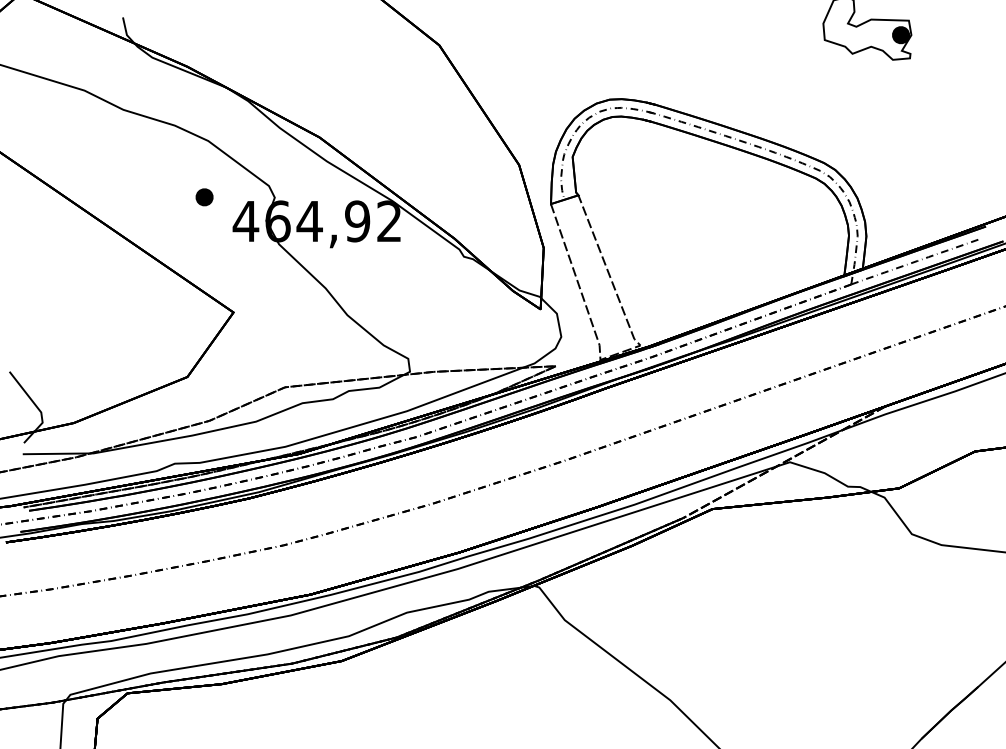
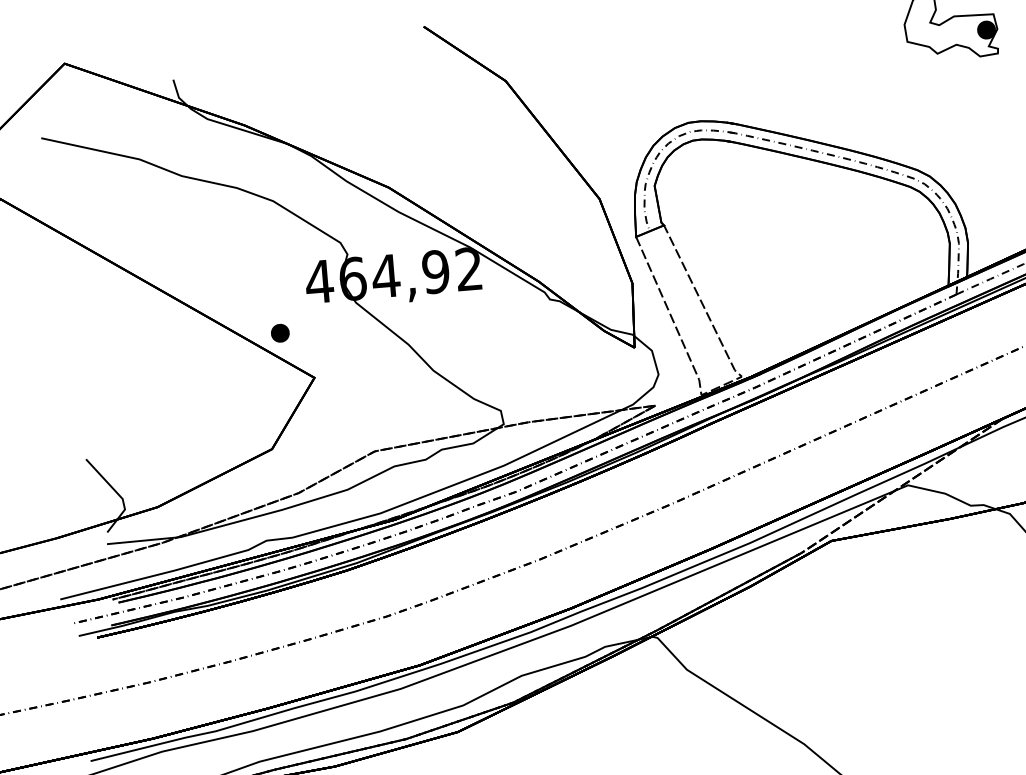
part: (204, 197) -> (280, 333), moved

